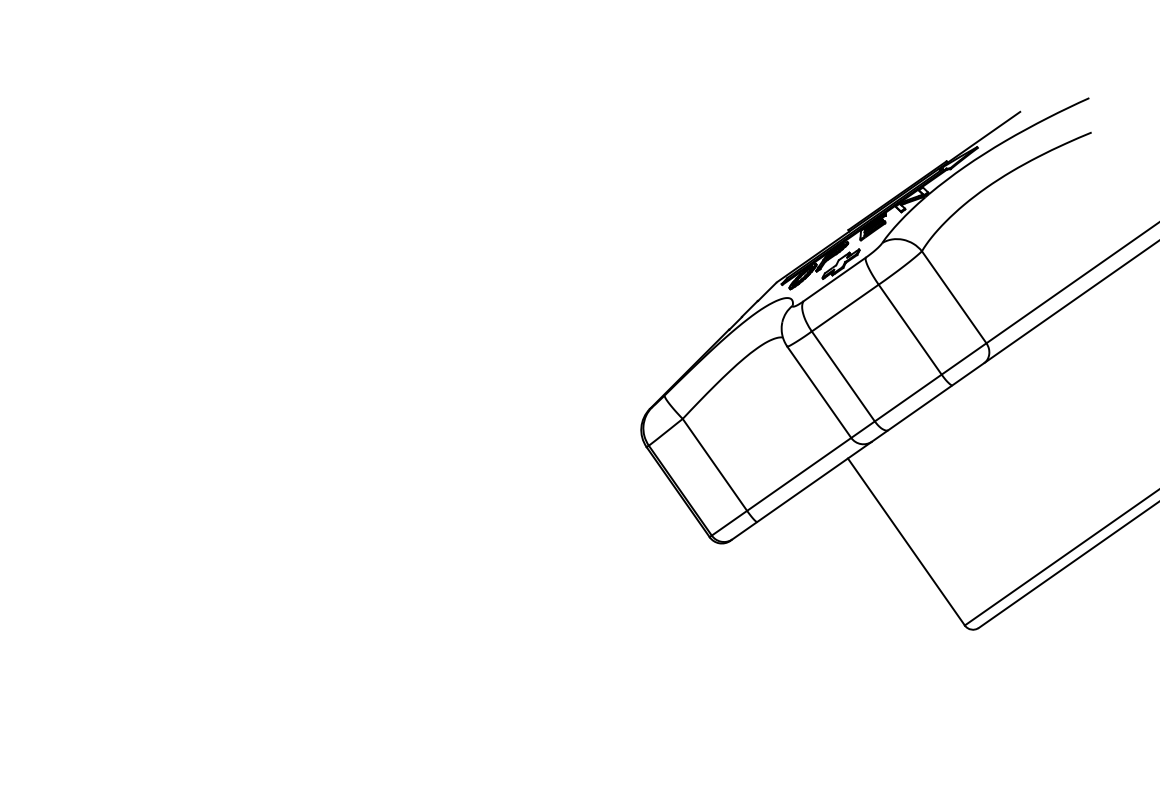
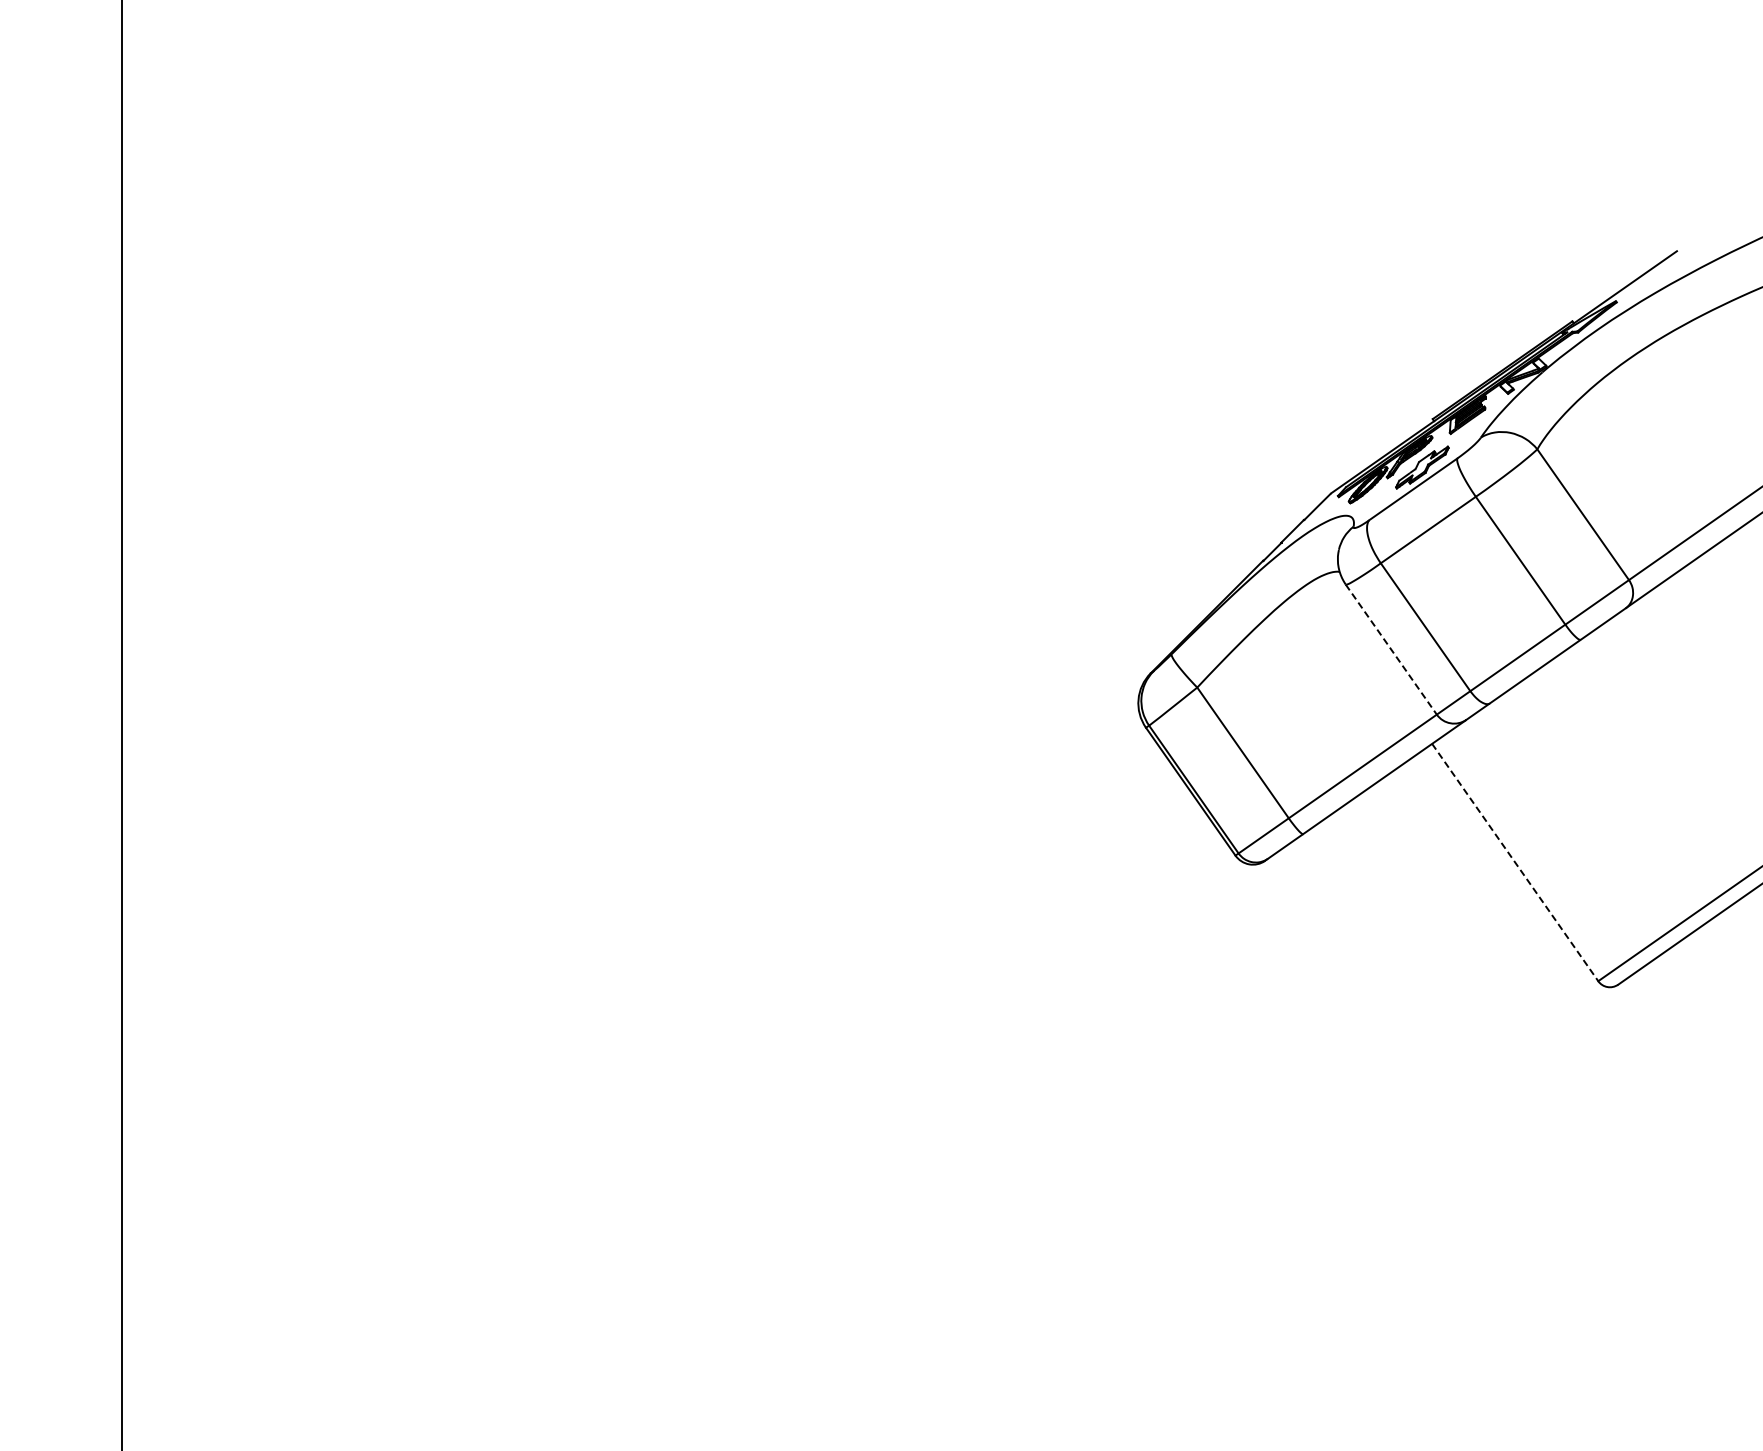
line: (819, 392) -> (1391, 649), solid -> dashed
line: (906, 541) -> (1515, 862), solid -> dashed

